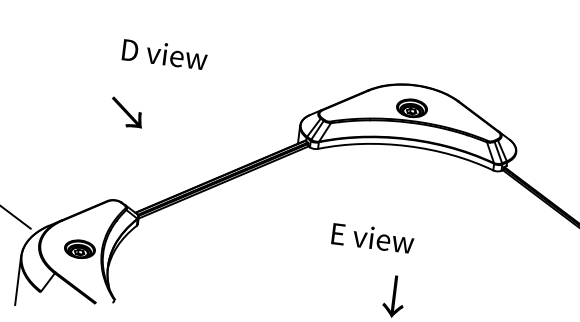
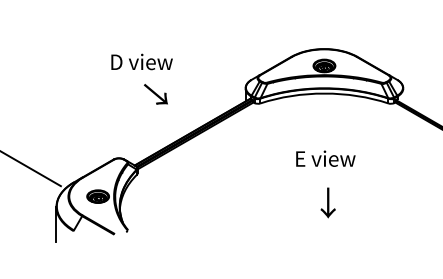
text: (164, 53) -> (141, 61), moved
text: (126, 112) -> (155, 94), moved
text: (372, 237) -> (325, 158), moved

